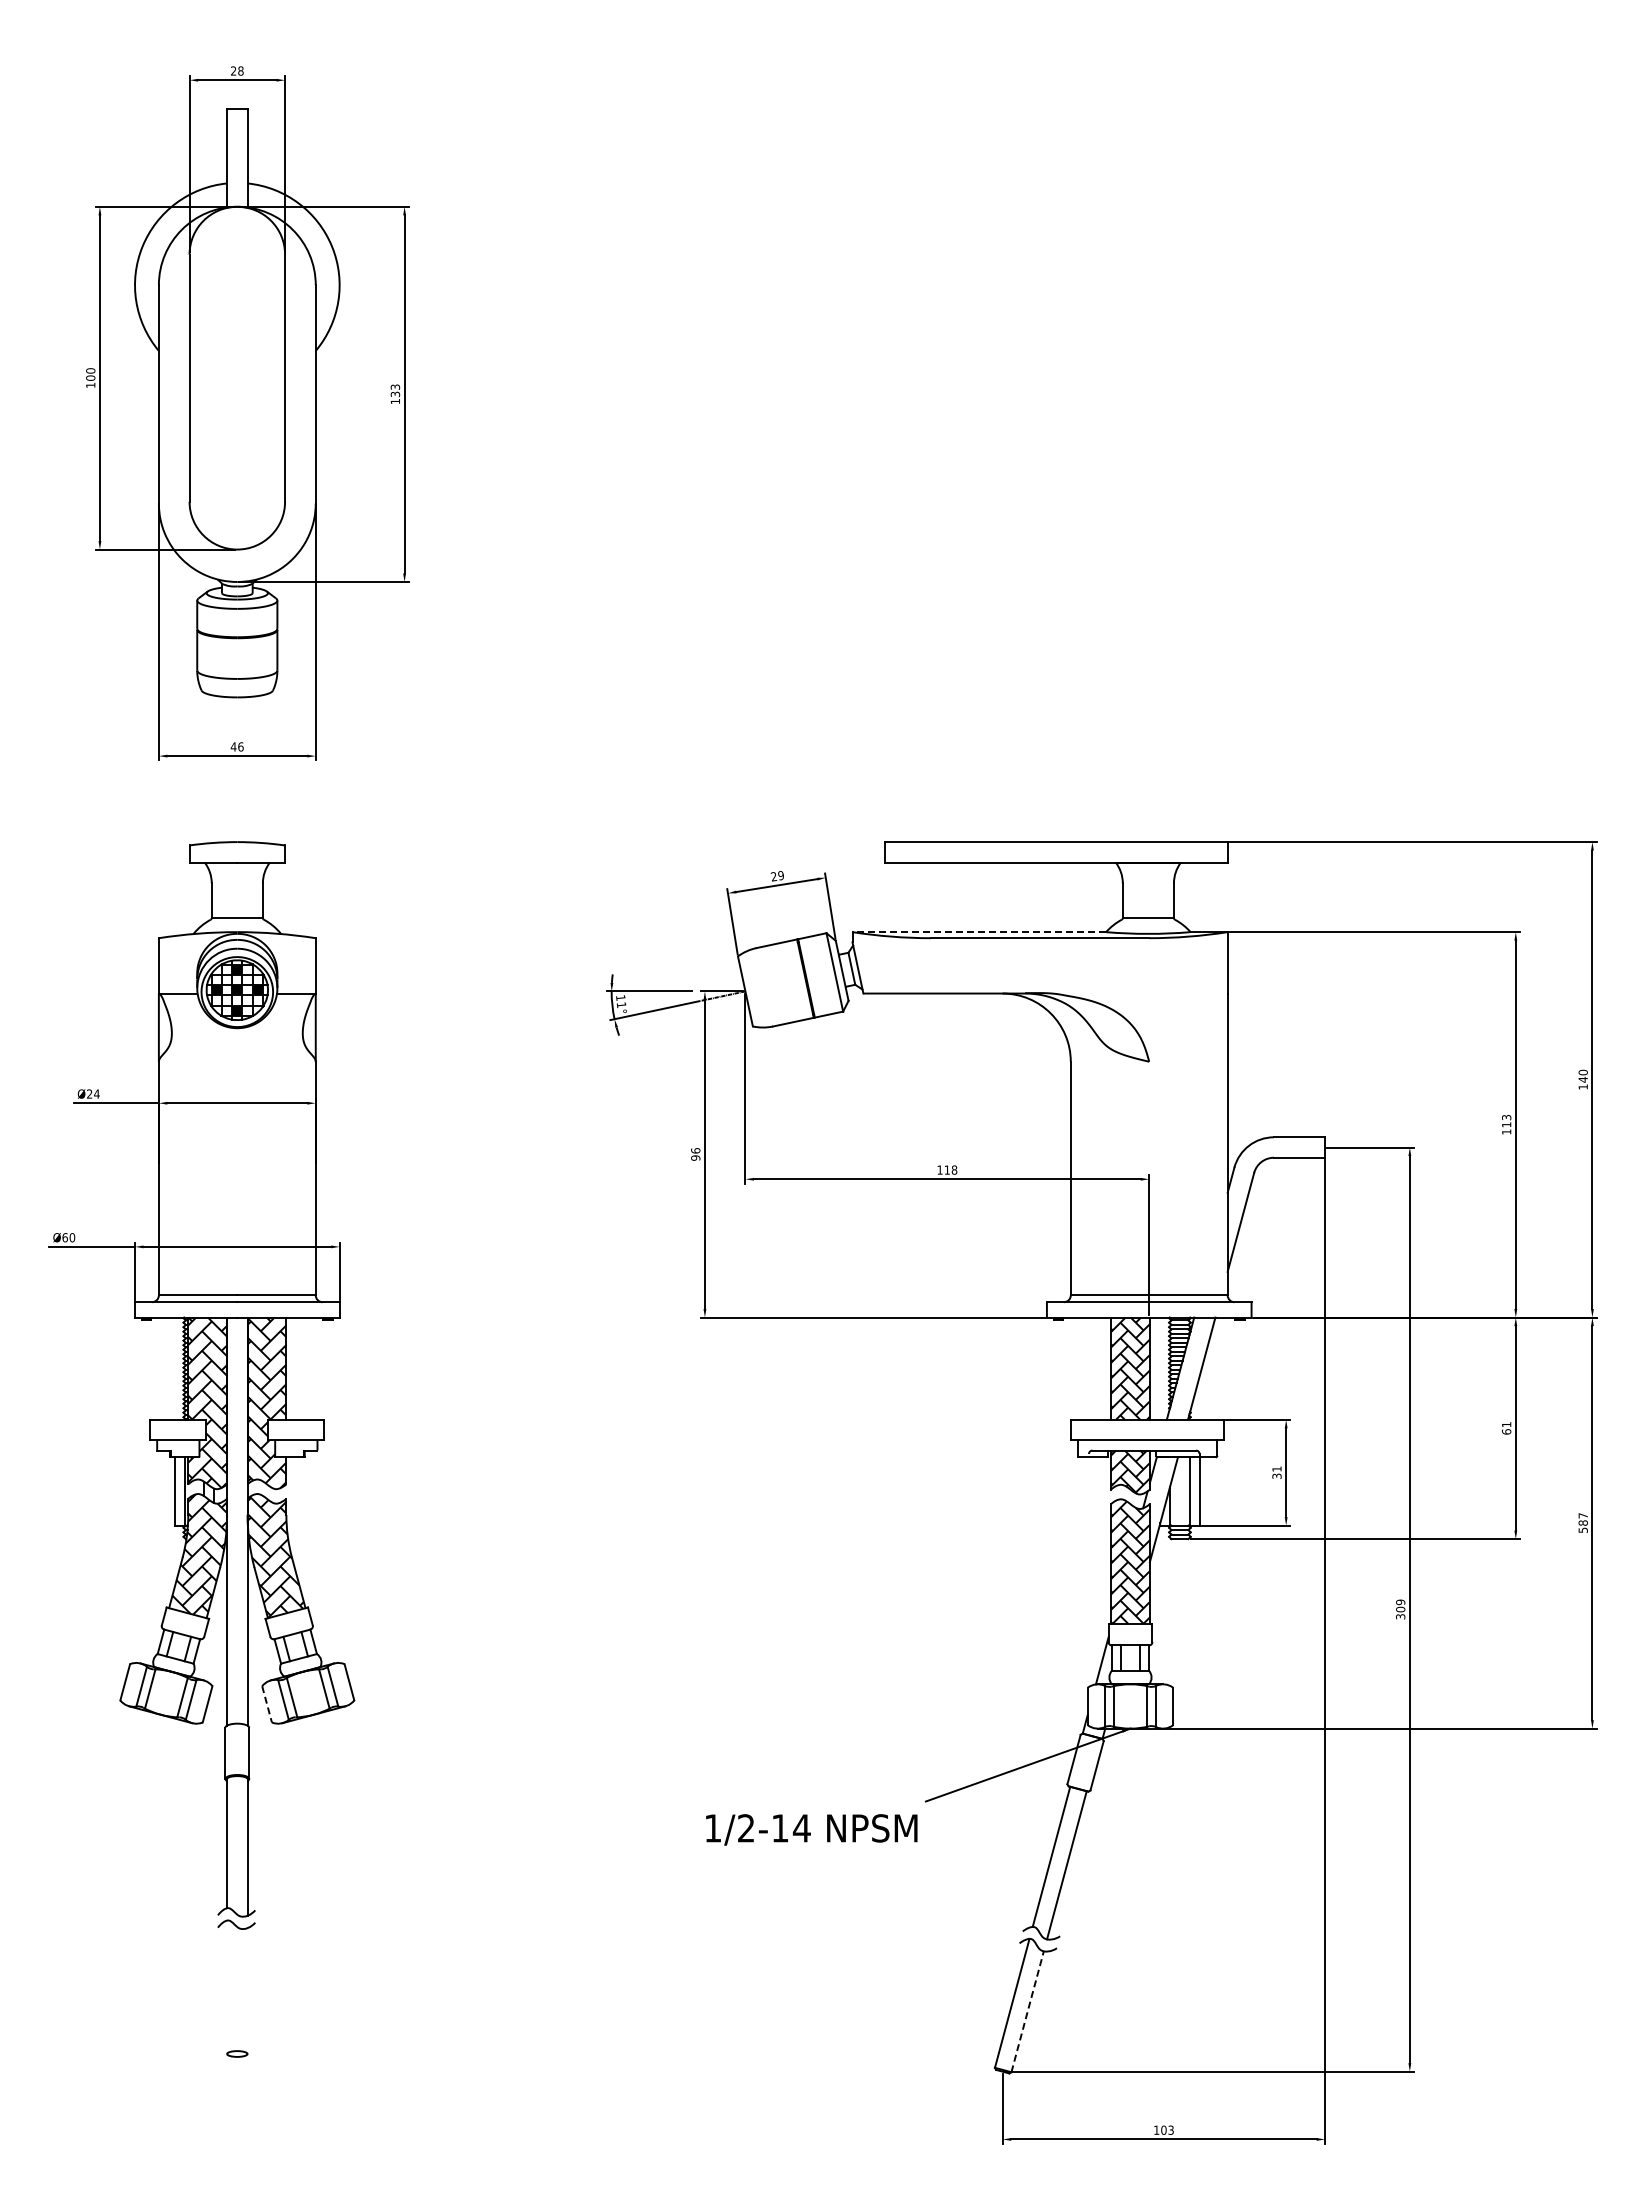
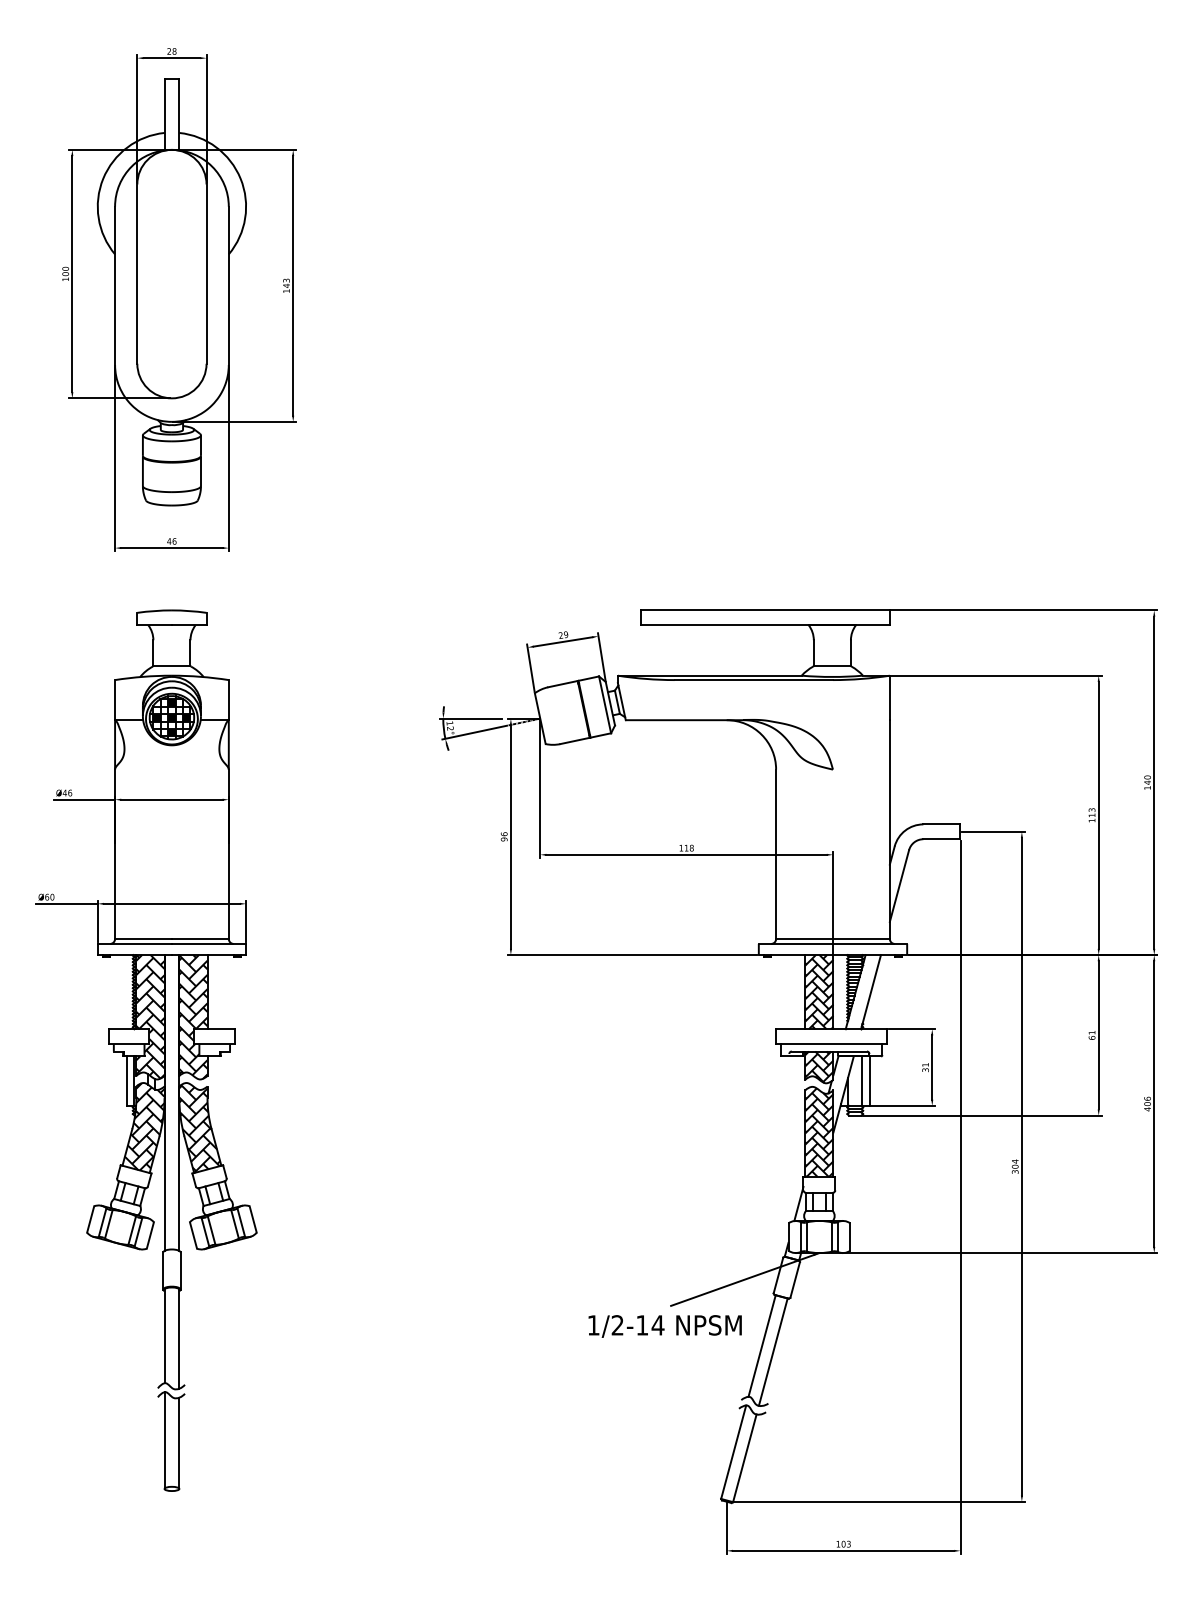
text: (395, 394) -> (286, 285), 133 -> 143
line: (979, 932) -> (709, 675), dashed -> solid
text: (621, 1004) -> (450, 728), 11° -> 12°
text: (92, 1093) -> (66, 792), Ø24 -> Ø46
text: (1582, 1523) -> (1147, 1104), 587 -> 406
text: (1400, 1602) -> (1015, 1161), 309 -> 304
line: (267, 1704) -> (193, 1235), dashed -> solid
text: (811, 1829) -> (665, 1326), moved
line: (227, 1987) -> (164, 1440), added
line: (247, 1991) -> (179, 1443), added
line: (1027, 2011) -> (744, 1458), dashed -> solid

